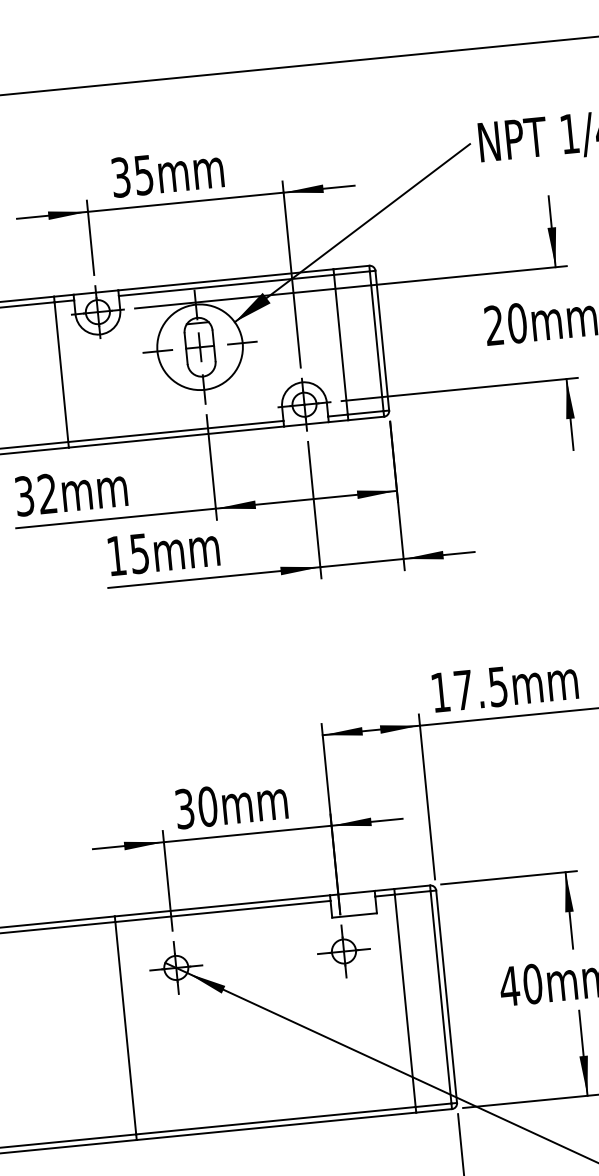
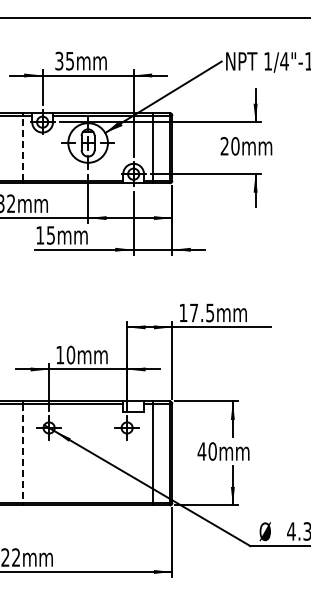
line: (62, 372) -> (23, 148), solid -> dashed
text: (185, 807) -> (60, 354), 30mm -> 10mm
line: (126, 1028) -> (23, 453), solid -> dashed

